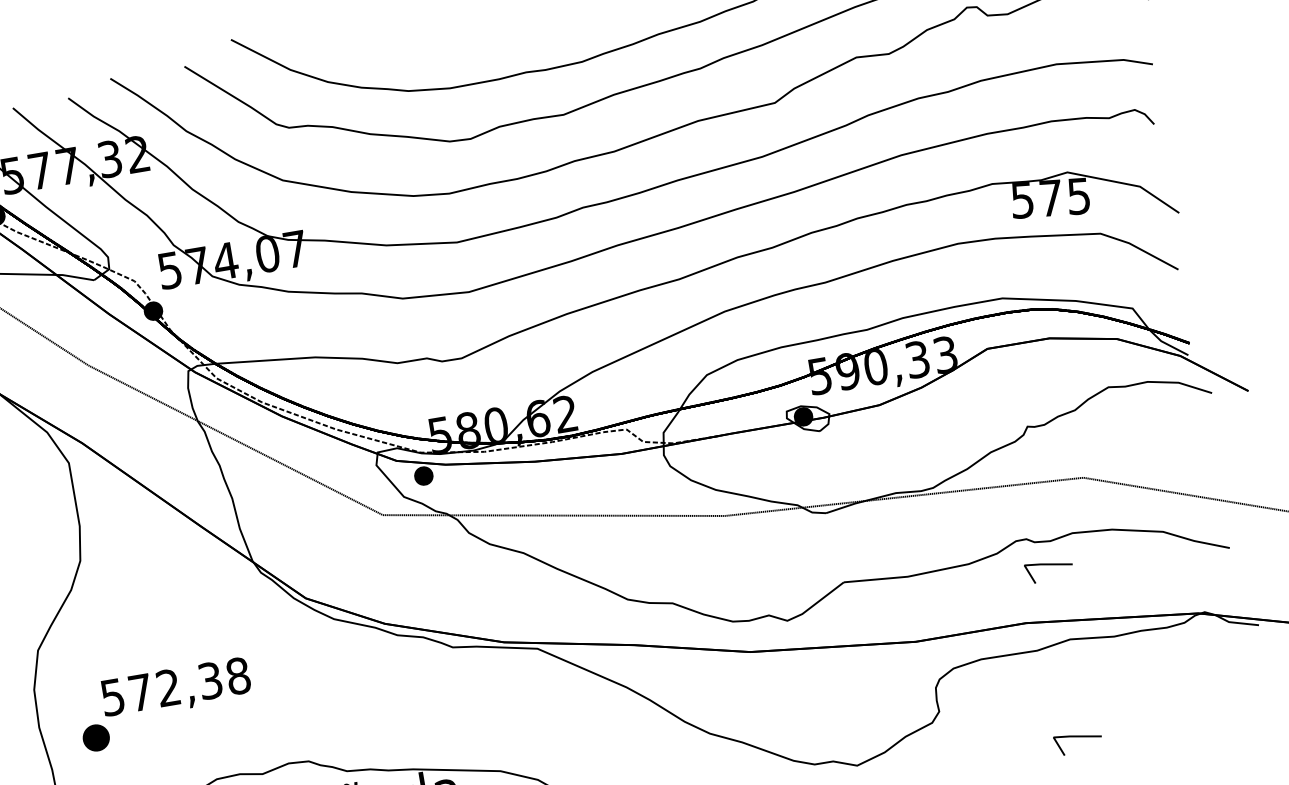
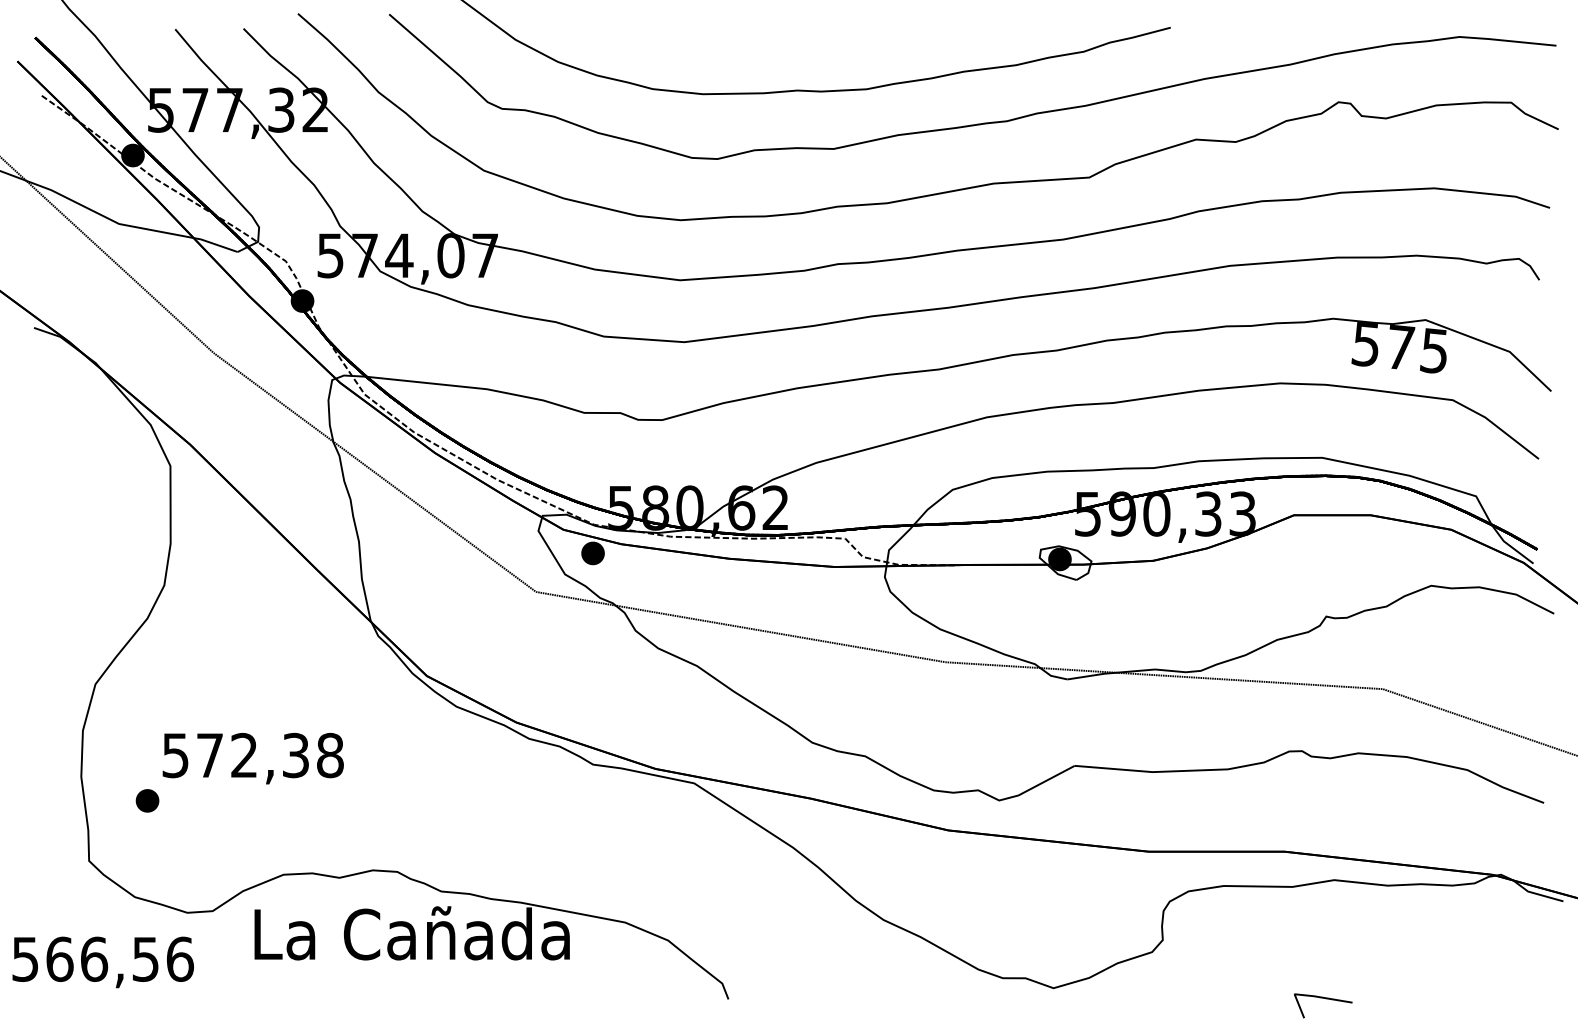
line: (1050, 565) -> (1325, 787), removed
part: (96, 737) -> (147, 800), size x0.71

